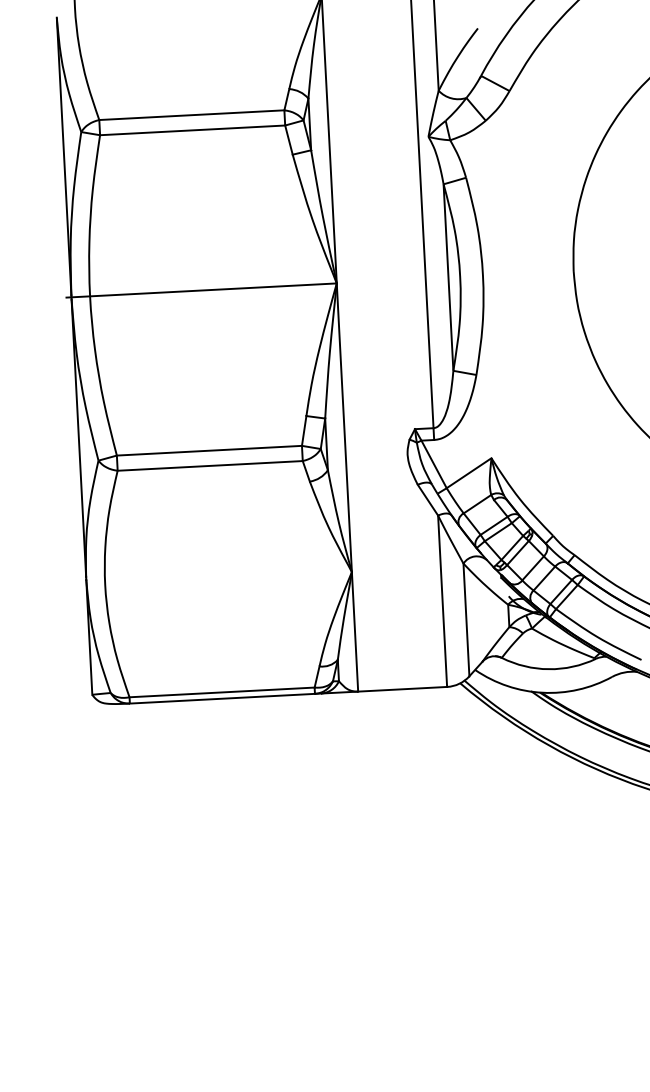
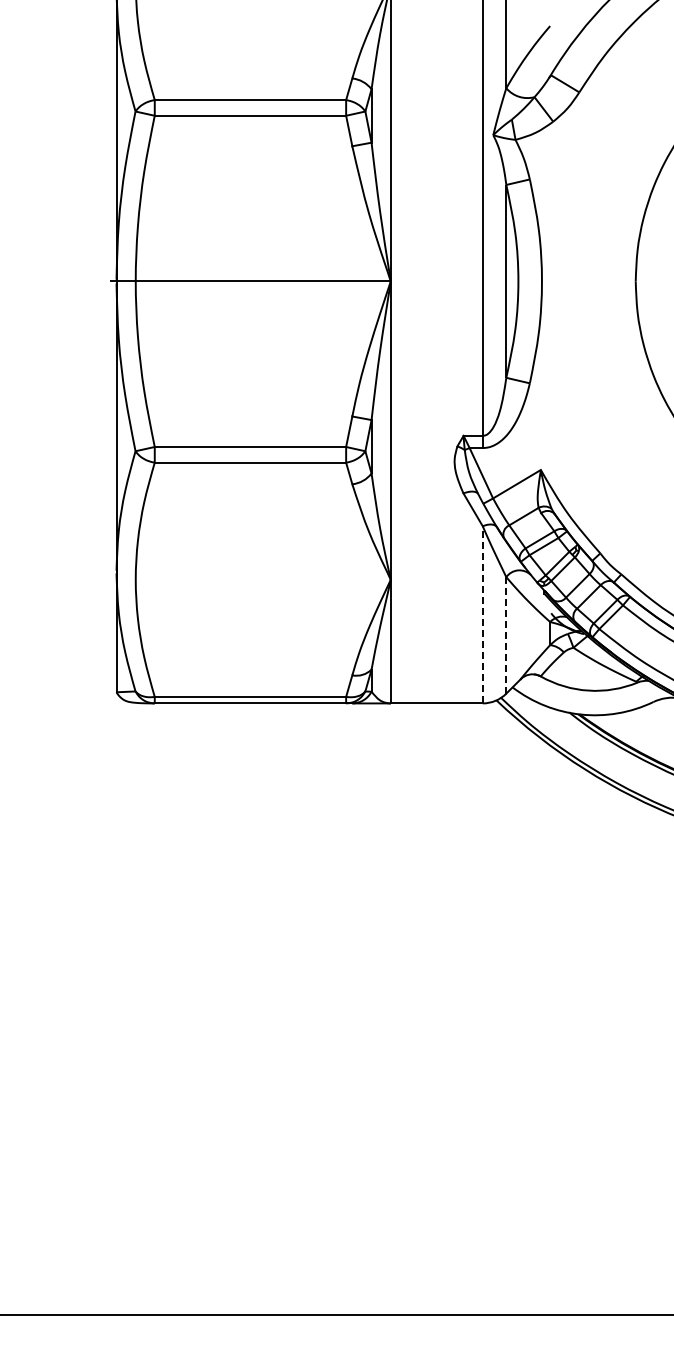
line: (442, 600) -> (482, 614), solid -> dashed
line: (466, 619) -> (506, 634), solid -> dashed

